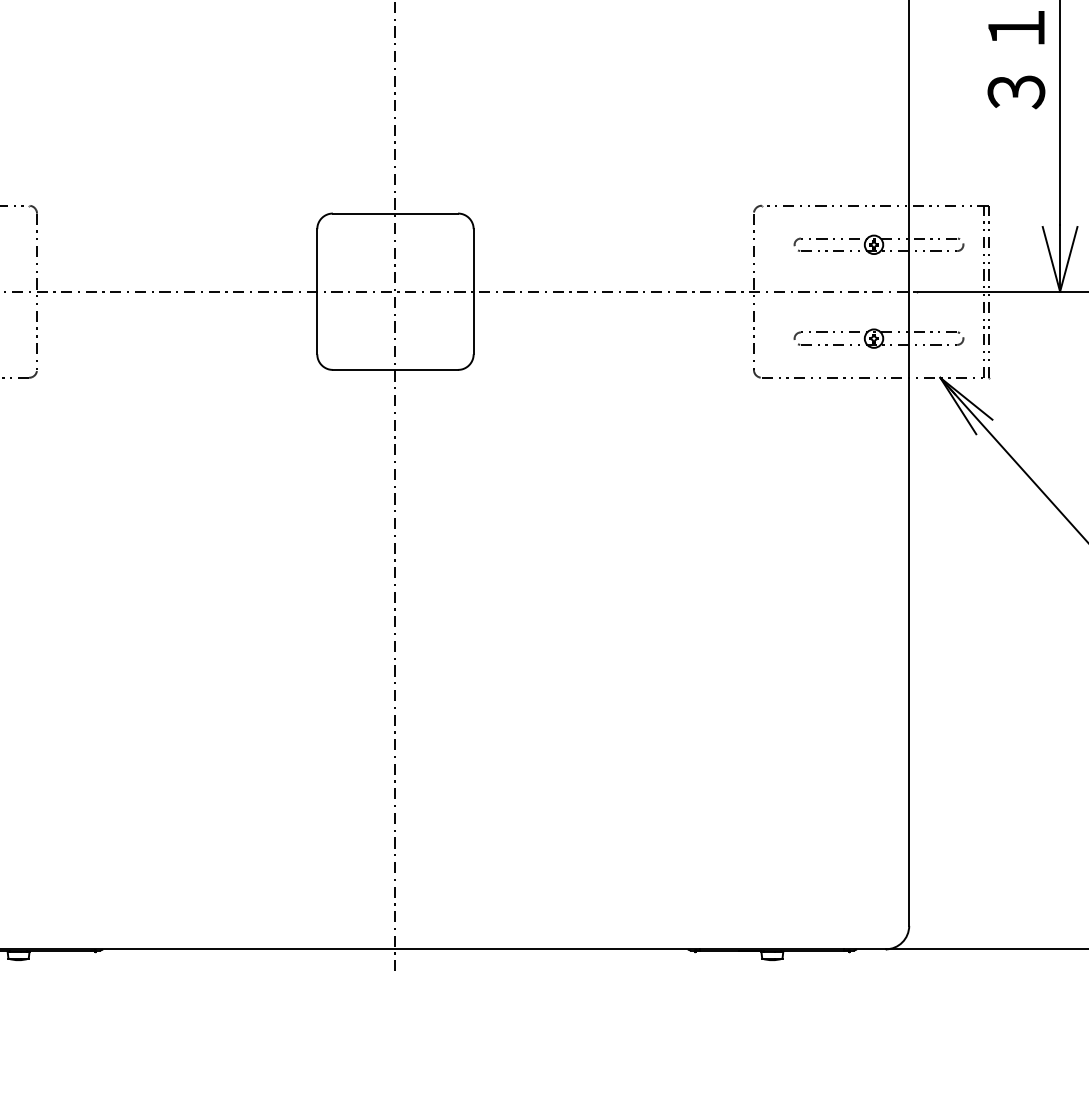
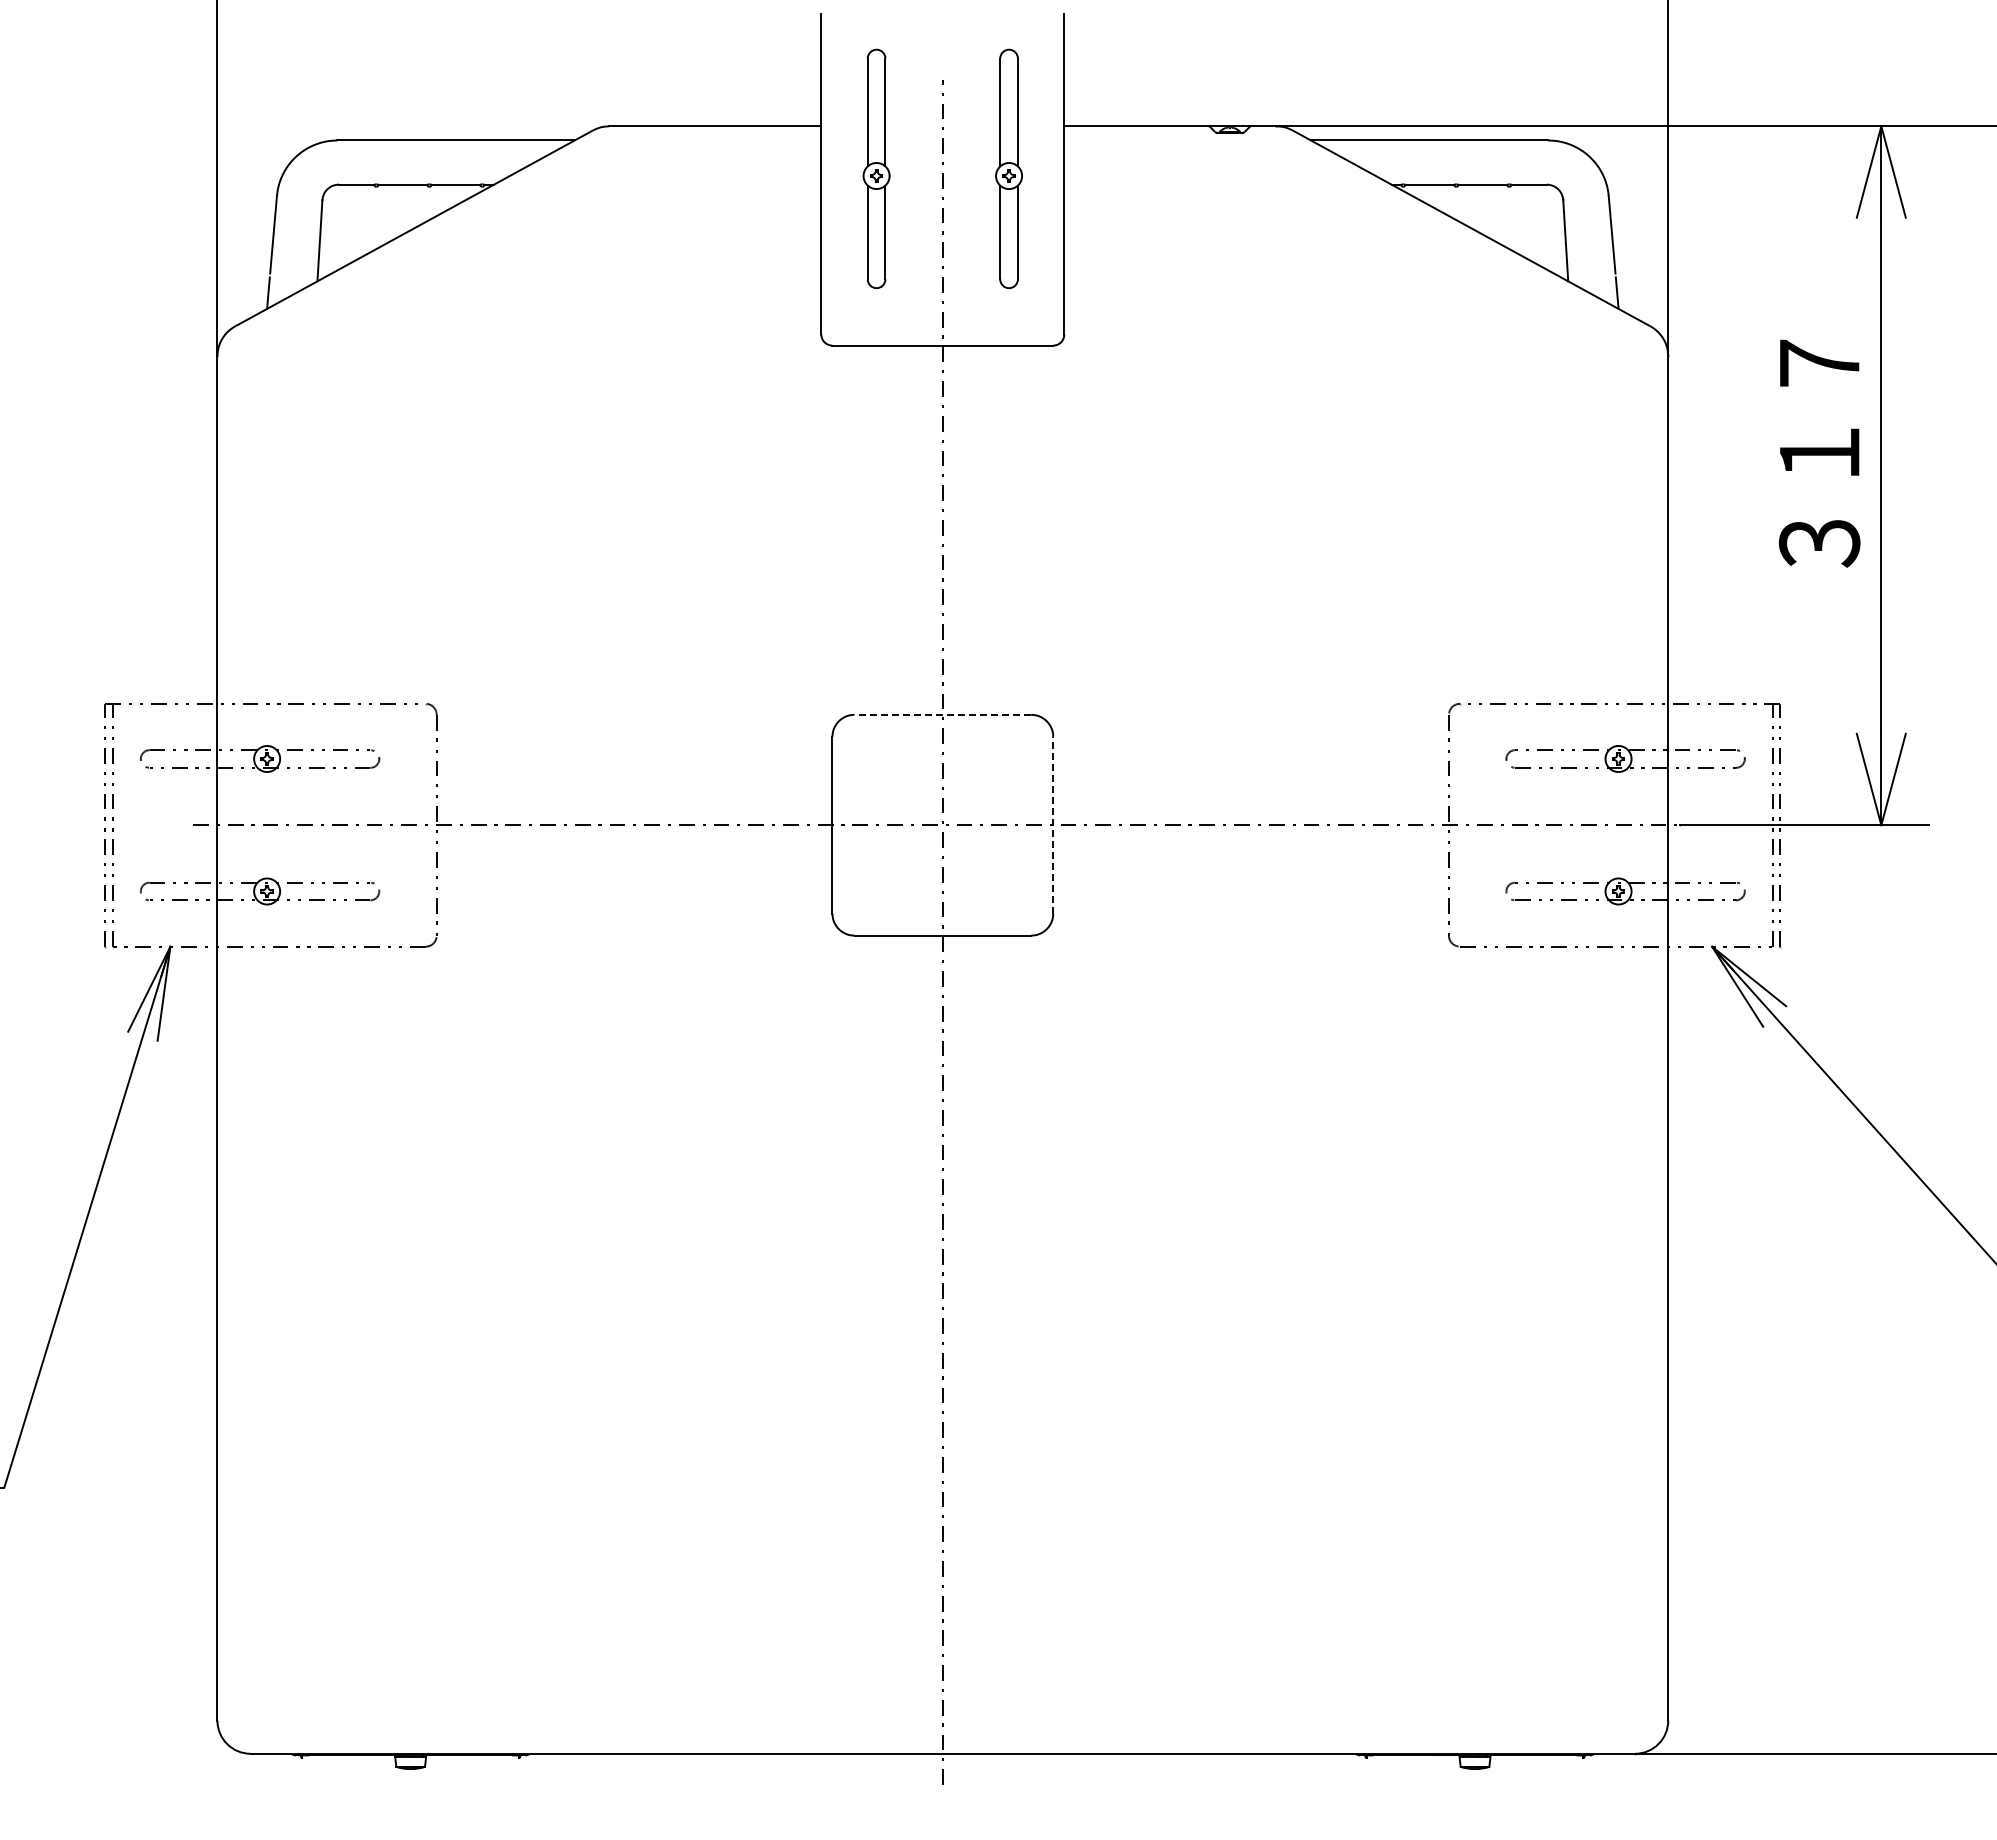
line: (395, 213) -> (942, 714), solid -> dashed
line: (473, 291) -> (1053, 824), solid -> dashed

